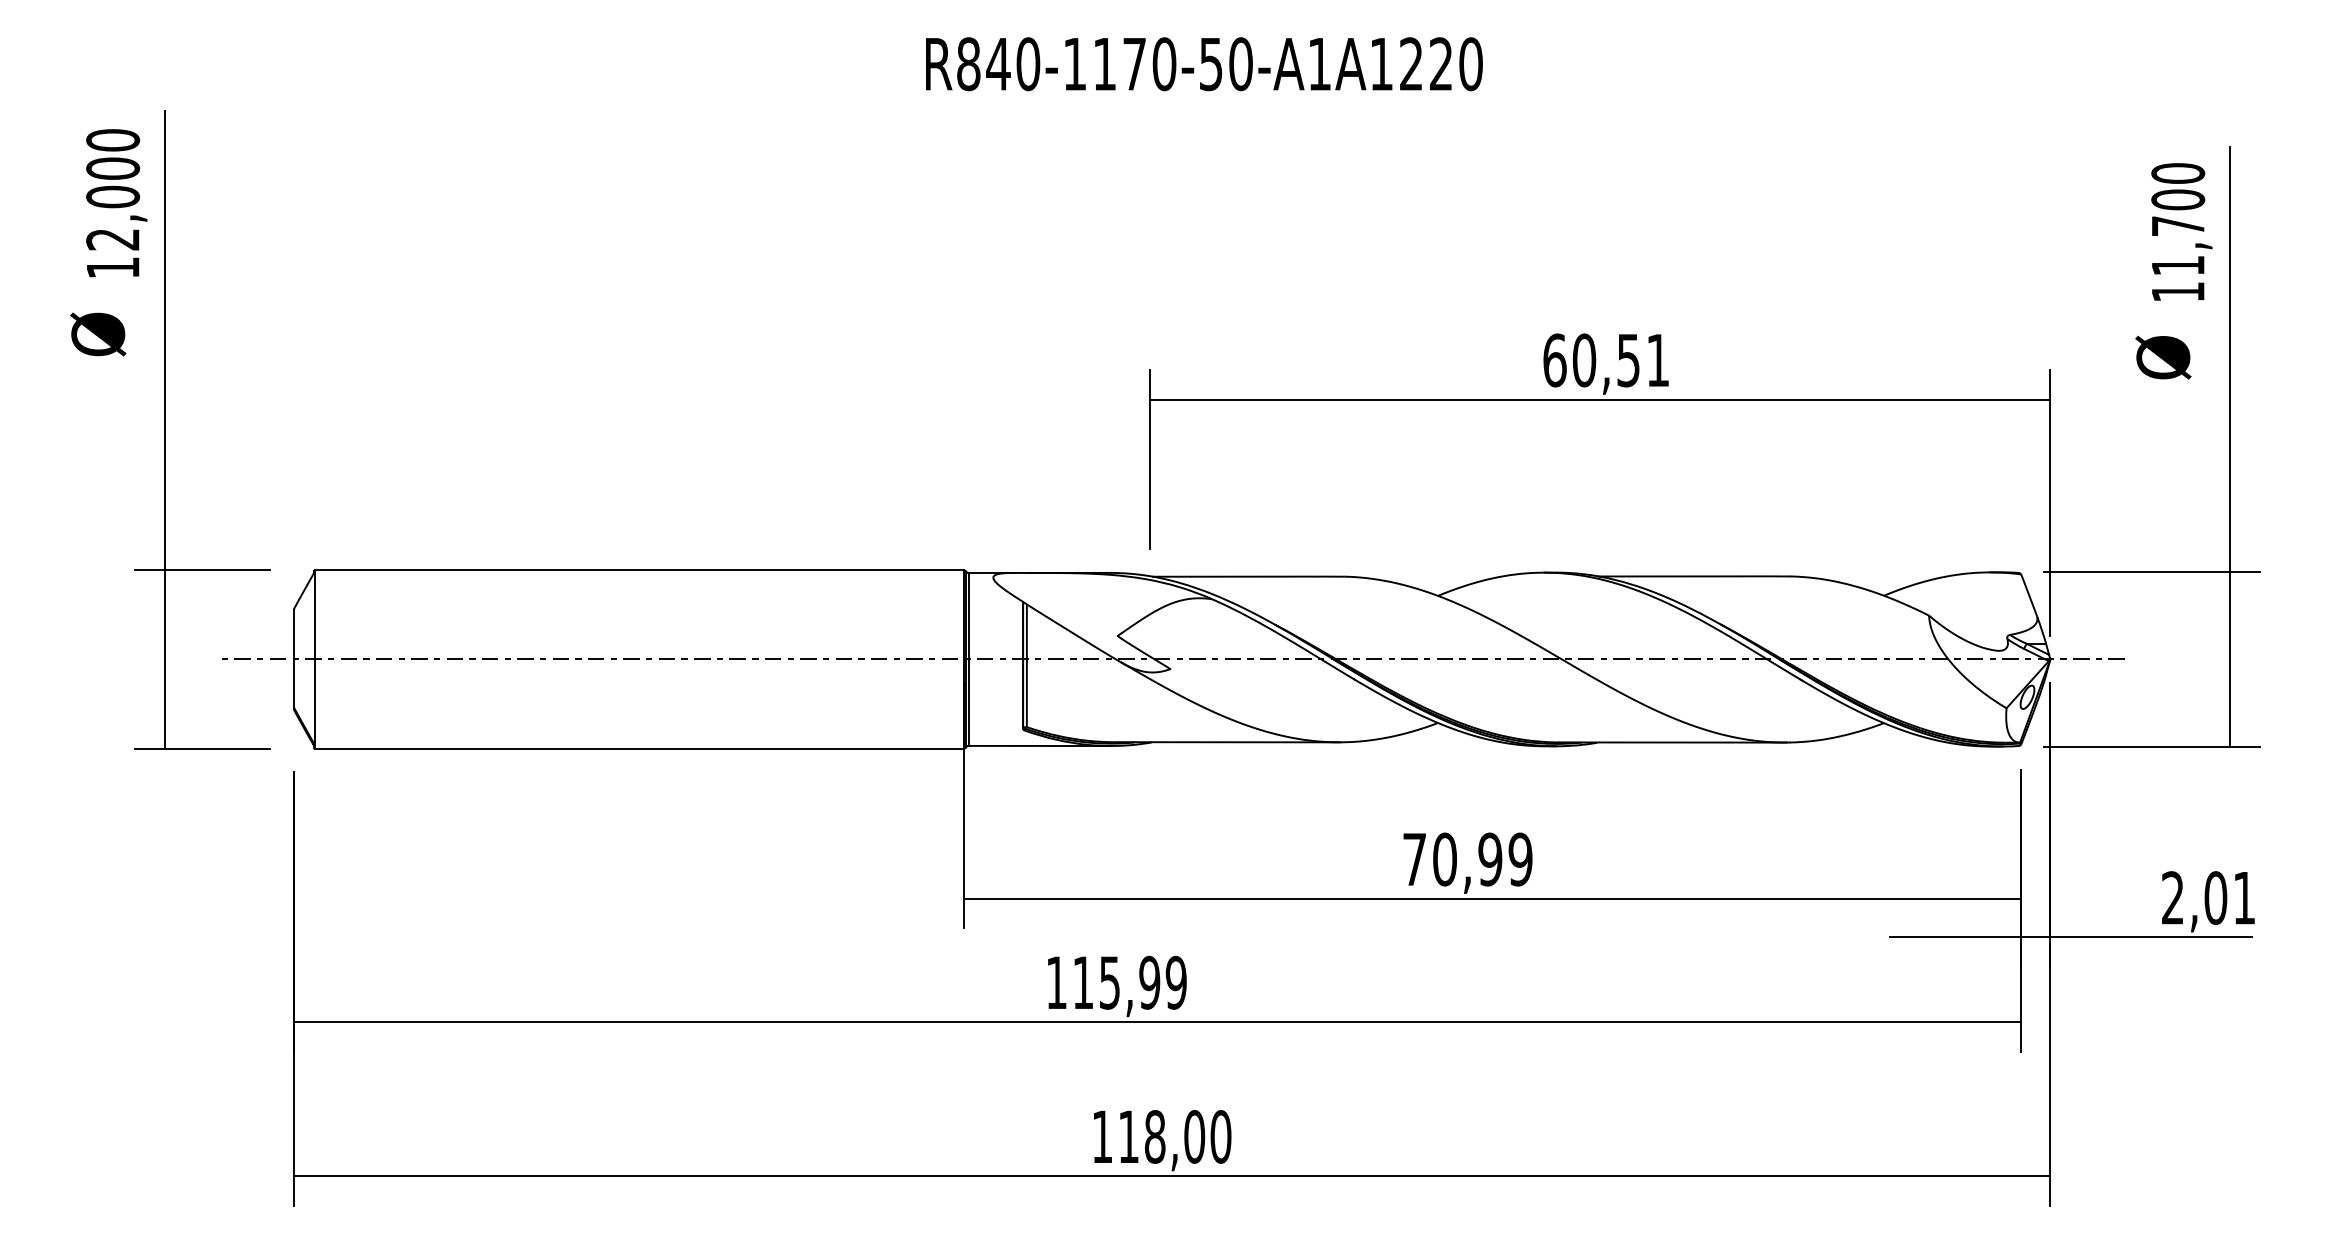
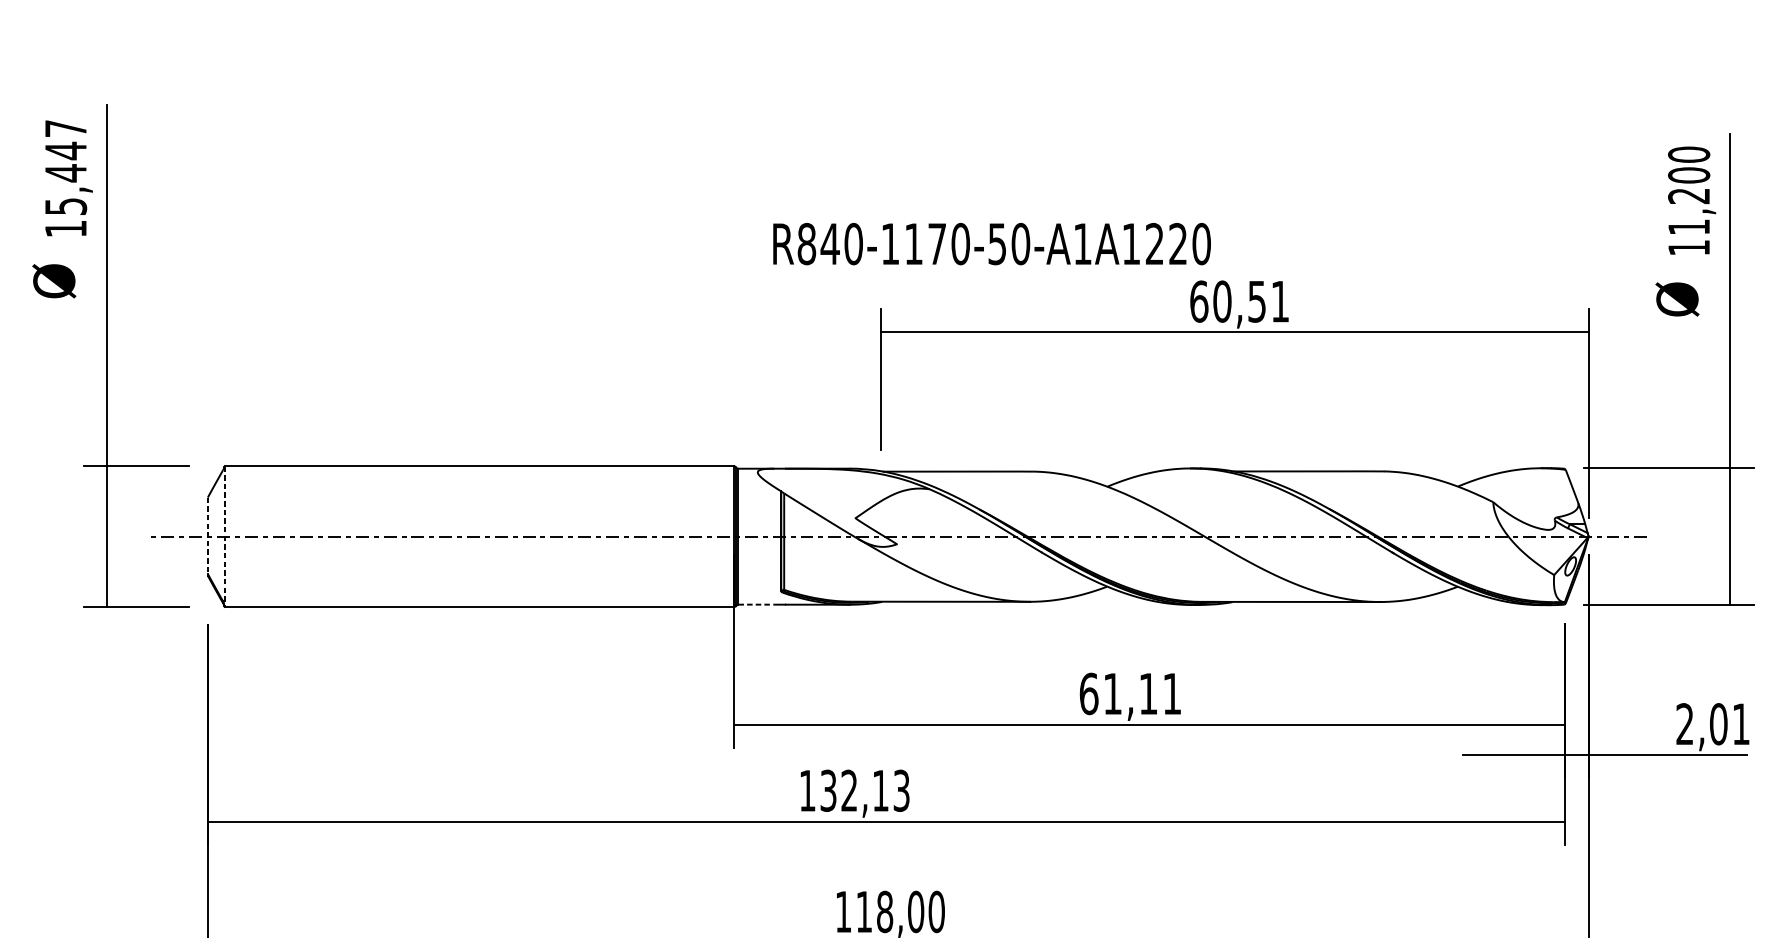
text: (1204, 64) -> (992, 244), moved
text: (113, 189) -> (66, 167), 12,000 -> 15,447
text: (2177, 226) -> (1688, 196), 11,700 -> 11,200
line: (293, 658) -> (207, 535), solid -> dashed
line: (315, 659) -> (225, 536), solid -> dashed
line: (991, 745) -> (756, 604), solid -> dashed
text: (1467, 859) -> (1130, 693), 70,99 -> 61,11
text: (1129, 982) -> (864, 790), 115,99 -> 132,13

